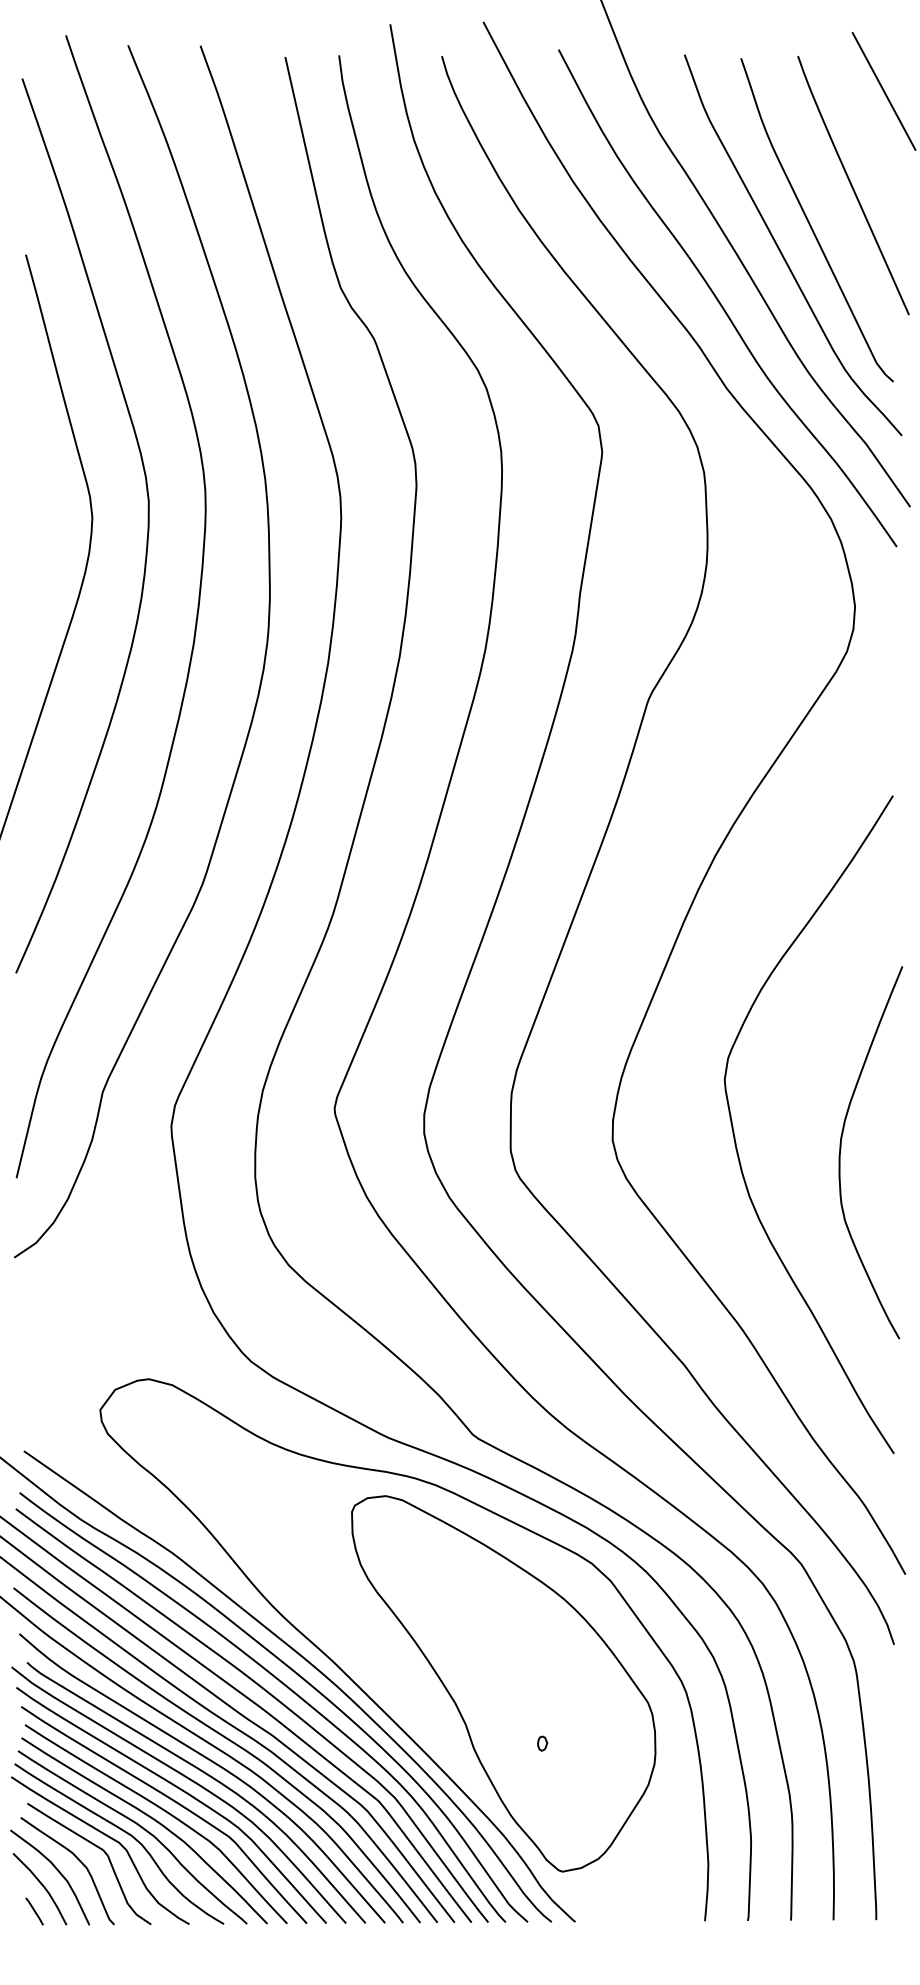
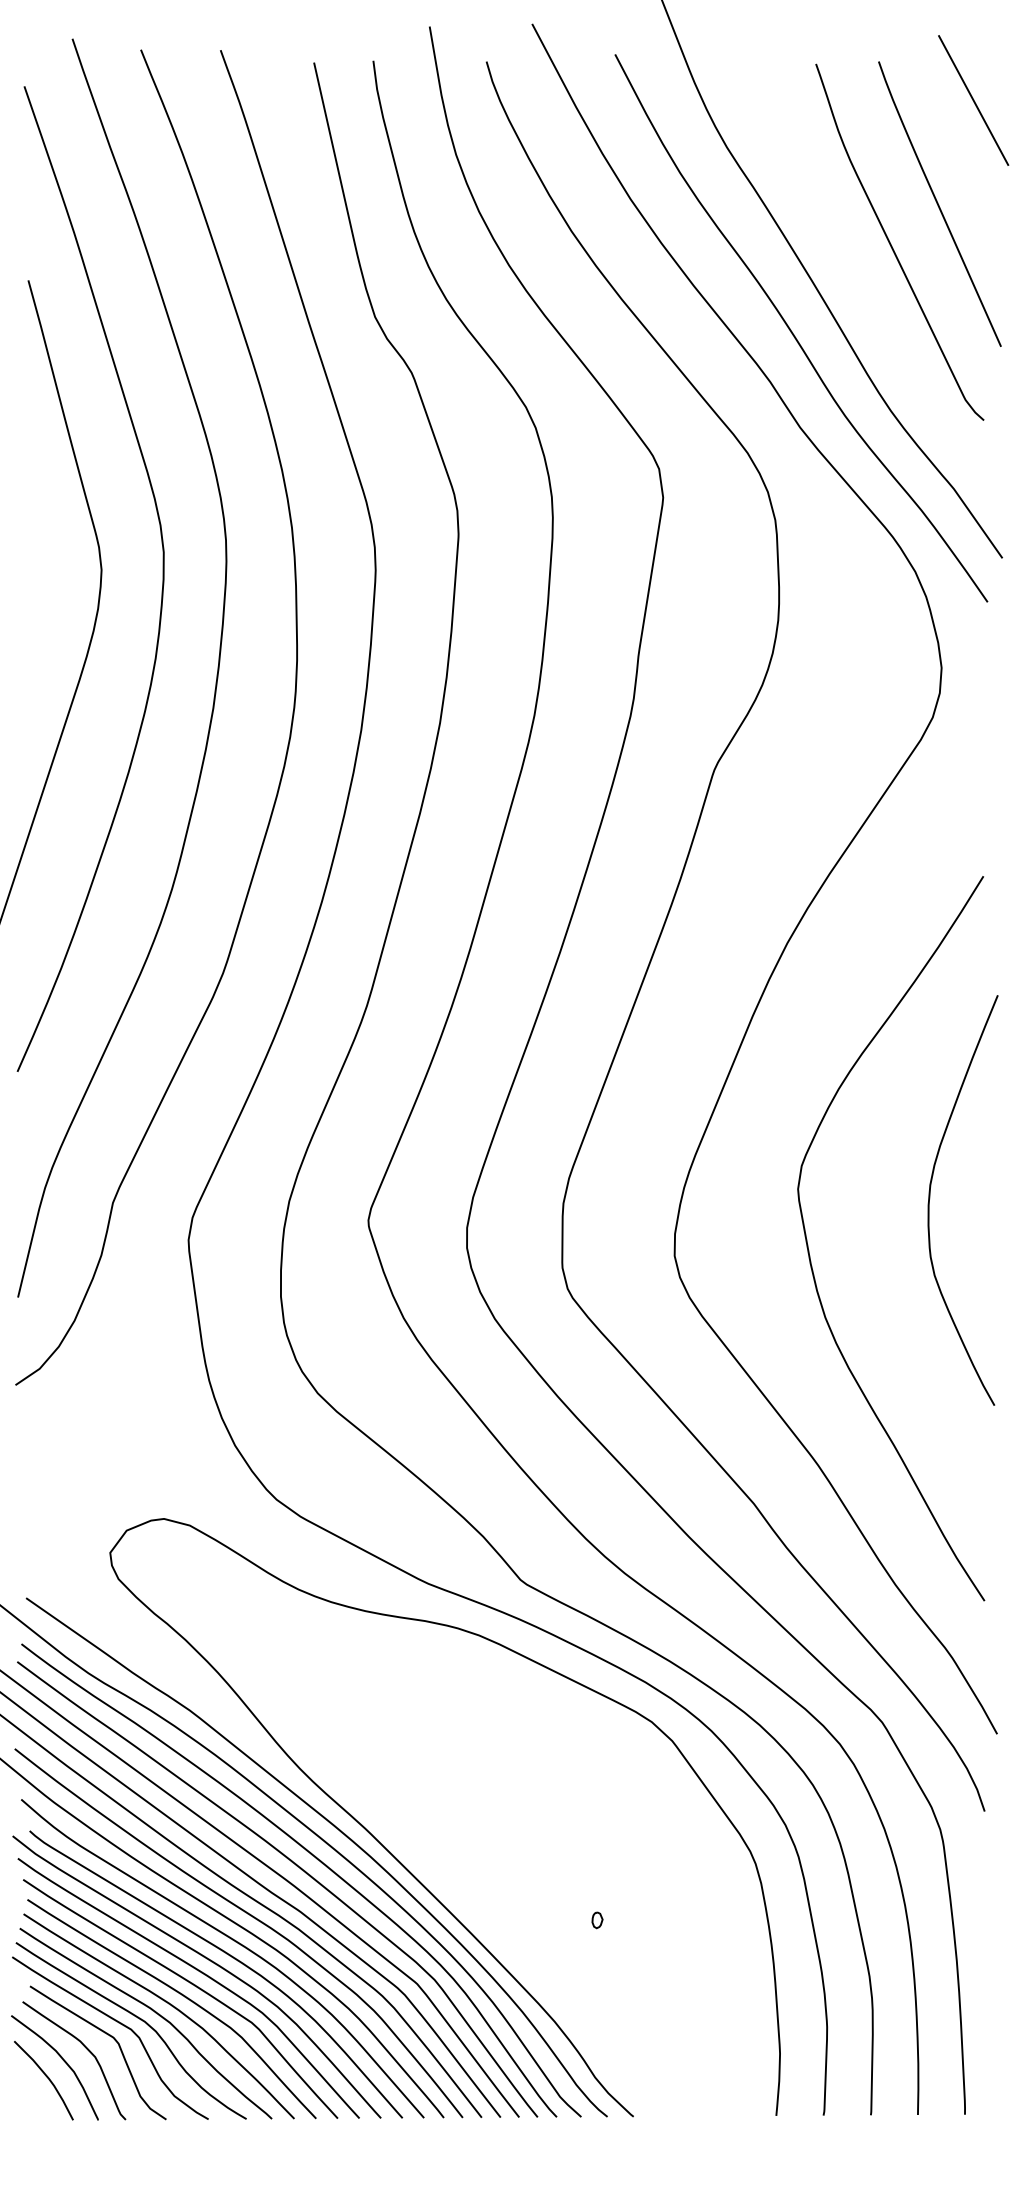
curve: (781, 251) -> (860, 276), removed
curve: (841, 1150) -> (930, 1198), moved
part: (503, 1683) -> (554, 1854), removed
line: (34, 1911) -> (37, 2105), removed

